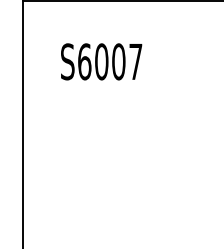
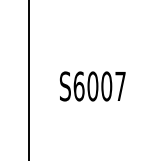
text: (101, 61) -> (92, 86), moved

